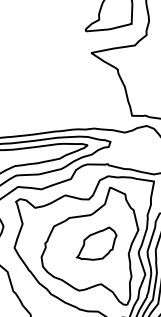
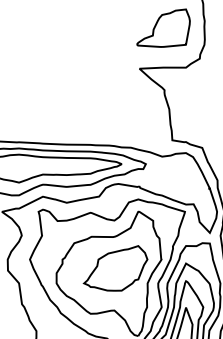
part: (96, 244) -> (115, 268), size x1.43

